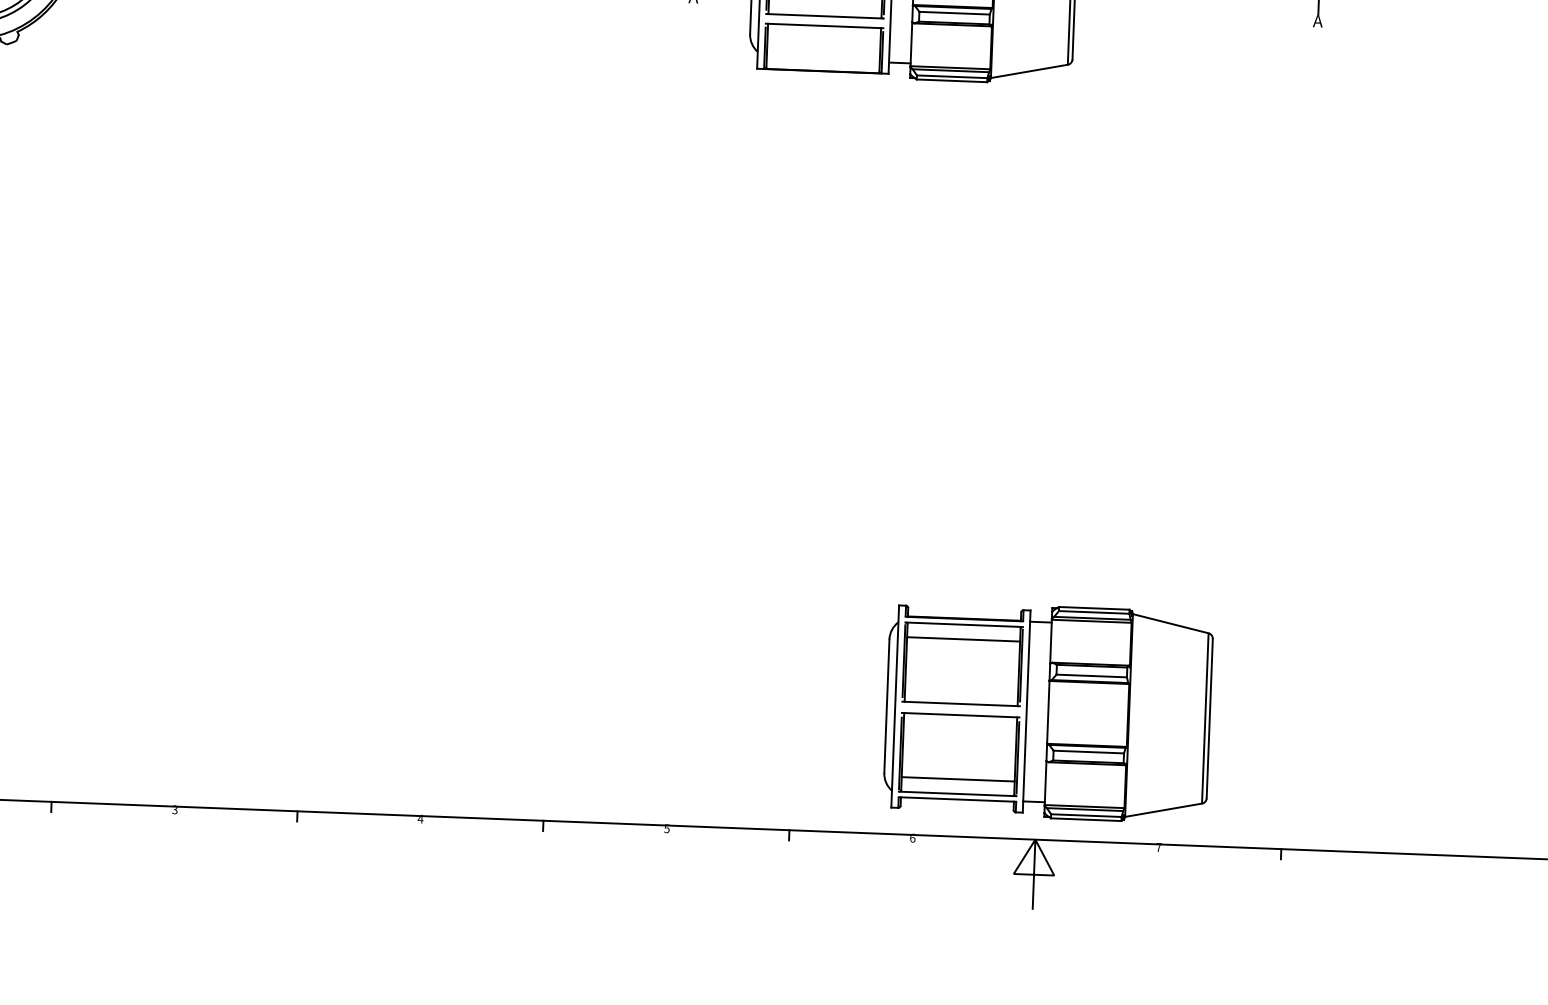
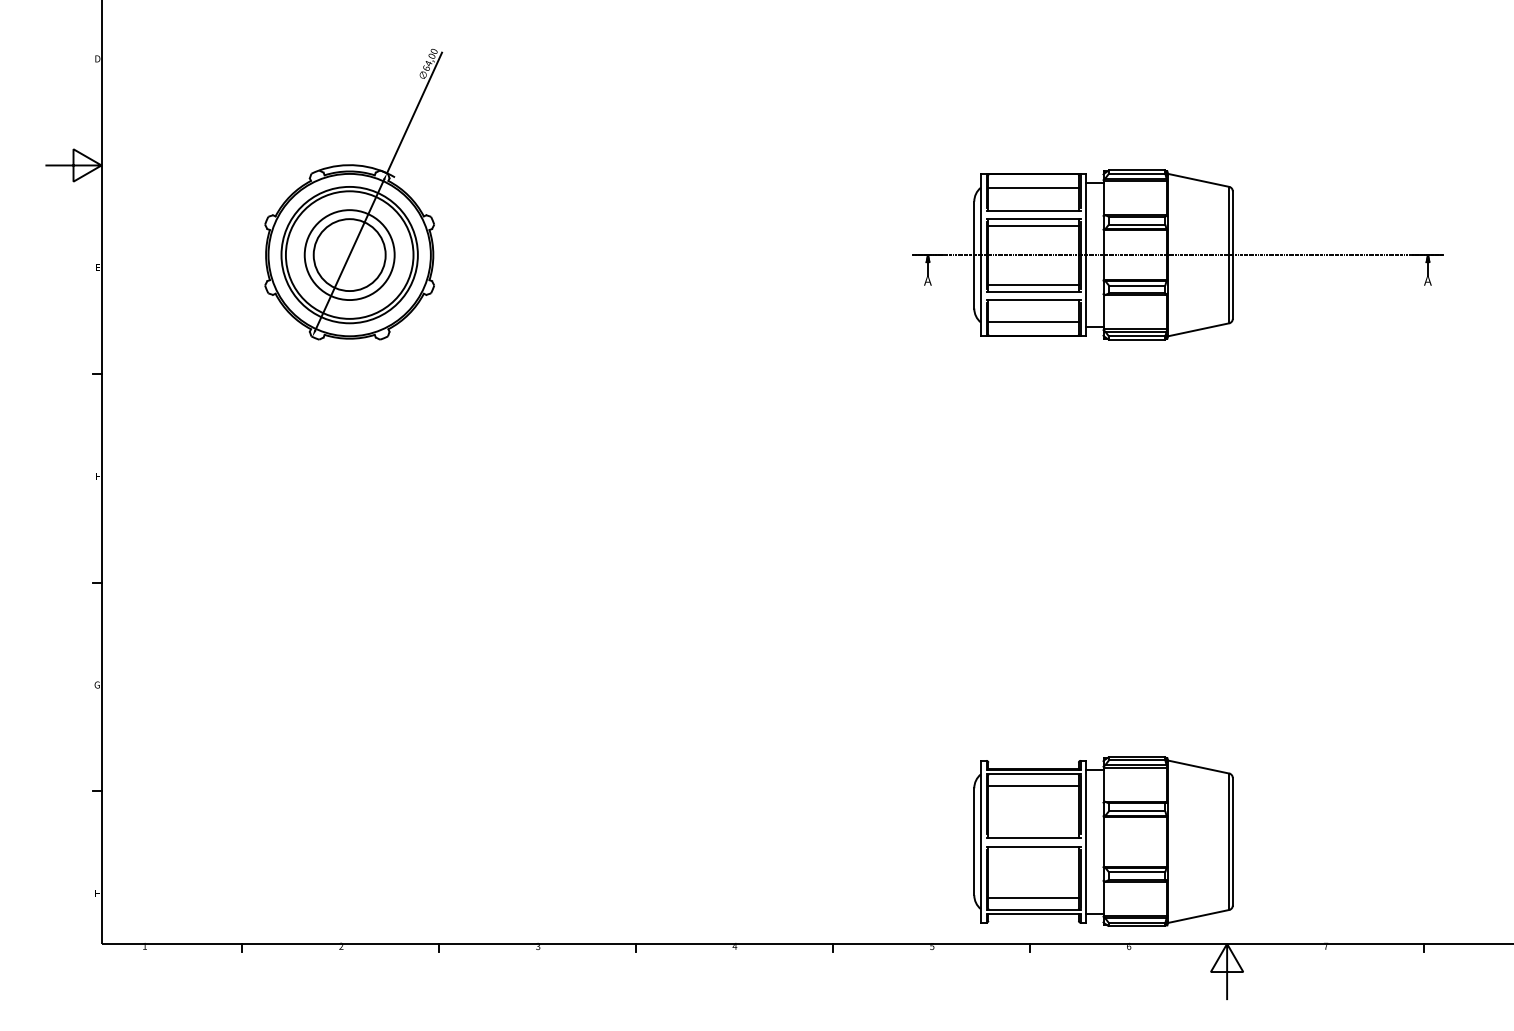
line: (825, 8) -> (1033, 285), added
line: (823, 54) -> (1033, 322), added
part: (1048, 712) -> (1103, 841), moved

